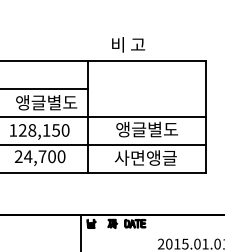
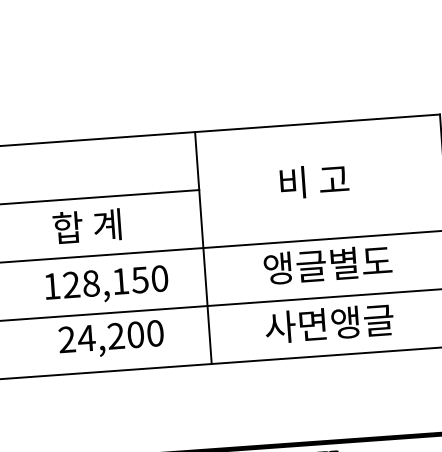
text: (128, 44) -> (314, 180), moved
text: (46, 102) -> (116, 223), 앵글별도 -> 합 계
text: (42, 156) -> (116, 335), 24,700 -> 24,200

